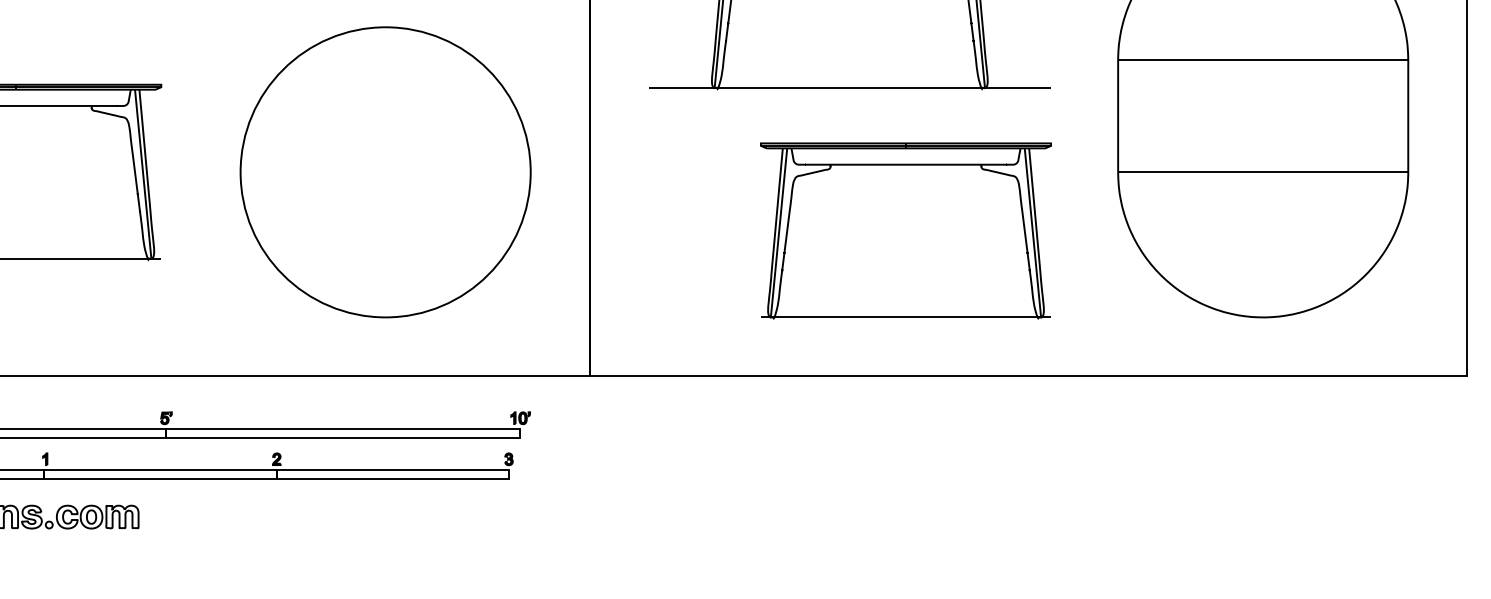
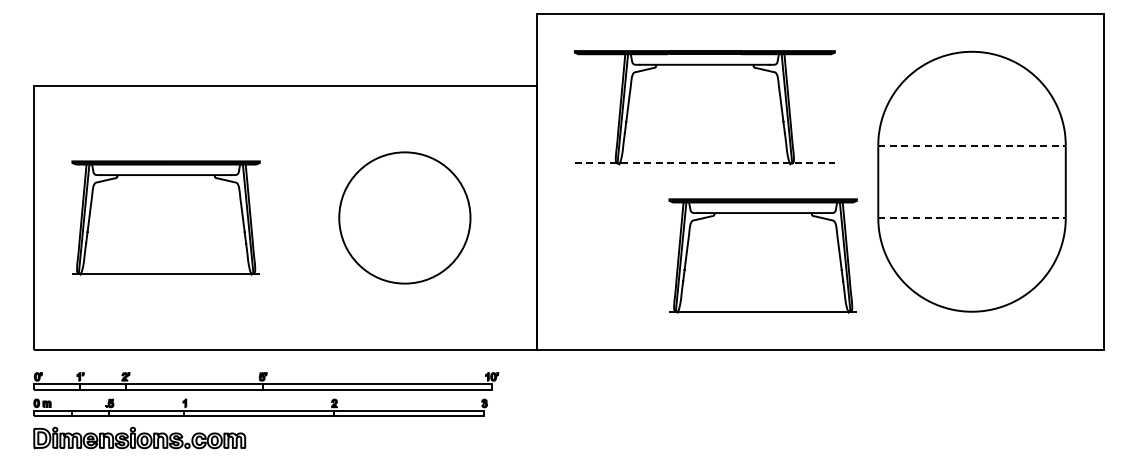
line: (1263, 60) -> (972, 145), solid -> dashed
line: (850, 88) -> (705, 163), solid -> dashed
circle: (385, 171) -> (404, 217), size x0.7
line: (1263, 173) -> (972, 218), solid -> dashed
part: (904, 230) -> (762, 255), moved

